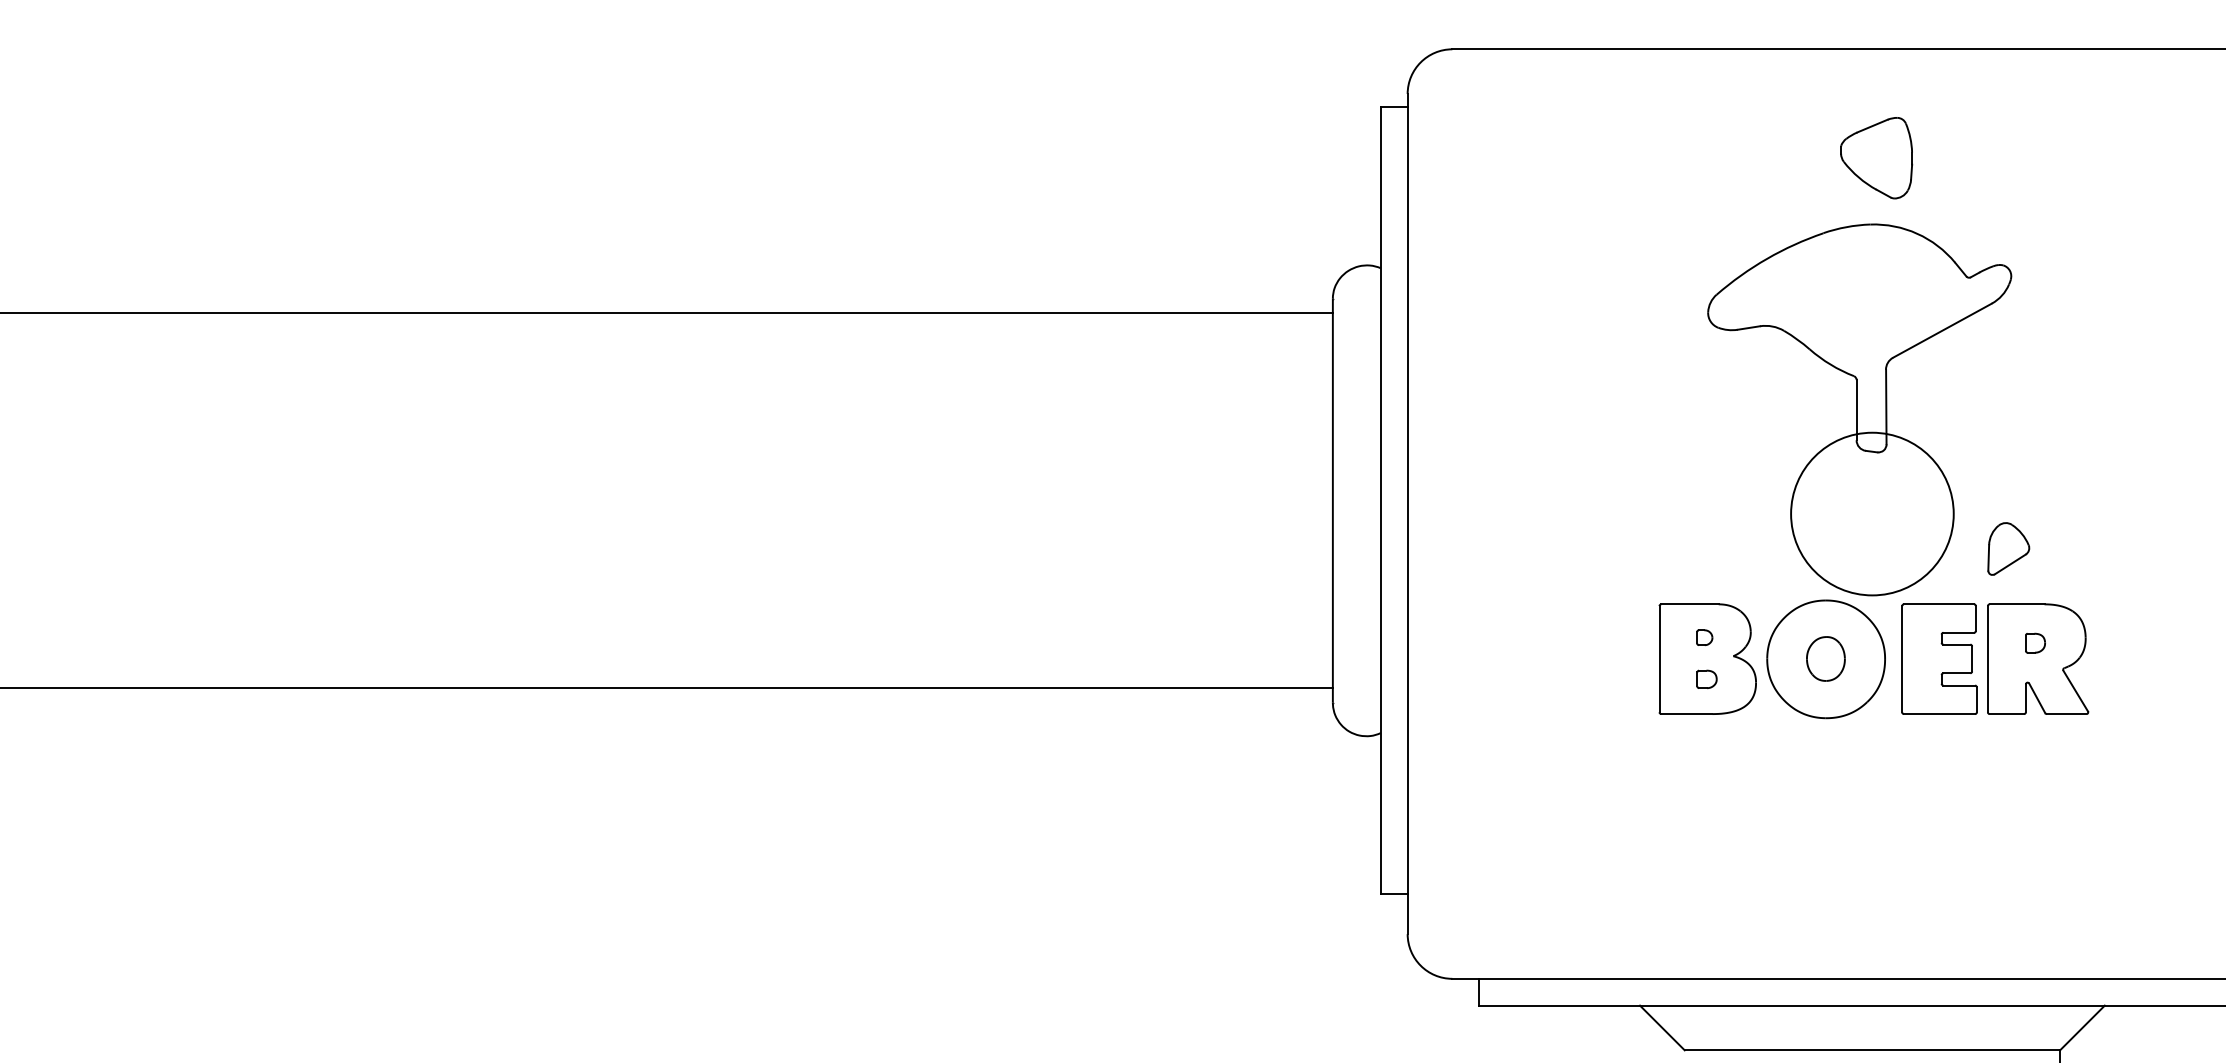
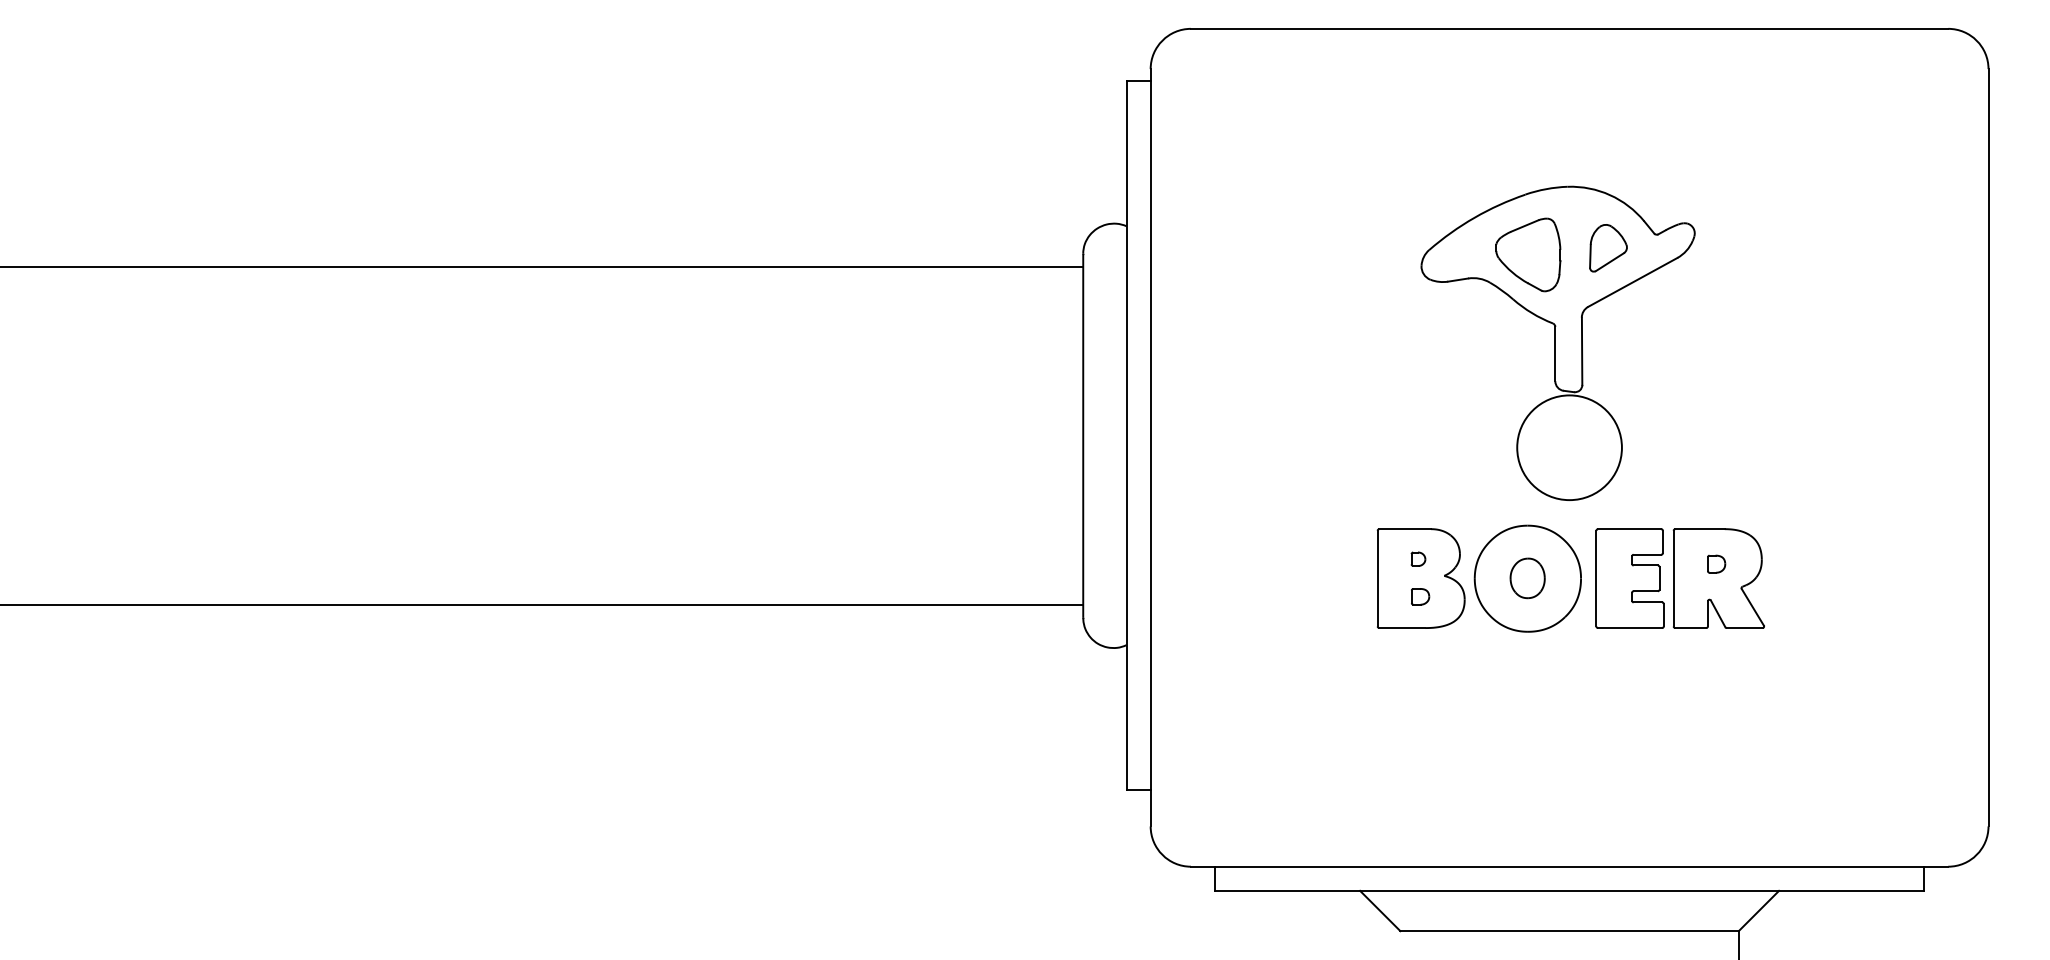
part: (1876, 157) -> (1528, 254), moved
circle: (1872, 513) -> (1569, 447), size x0.71
part: (2008, 549) -> (1608, 248), moved

